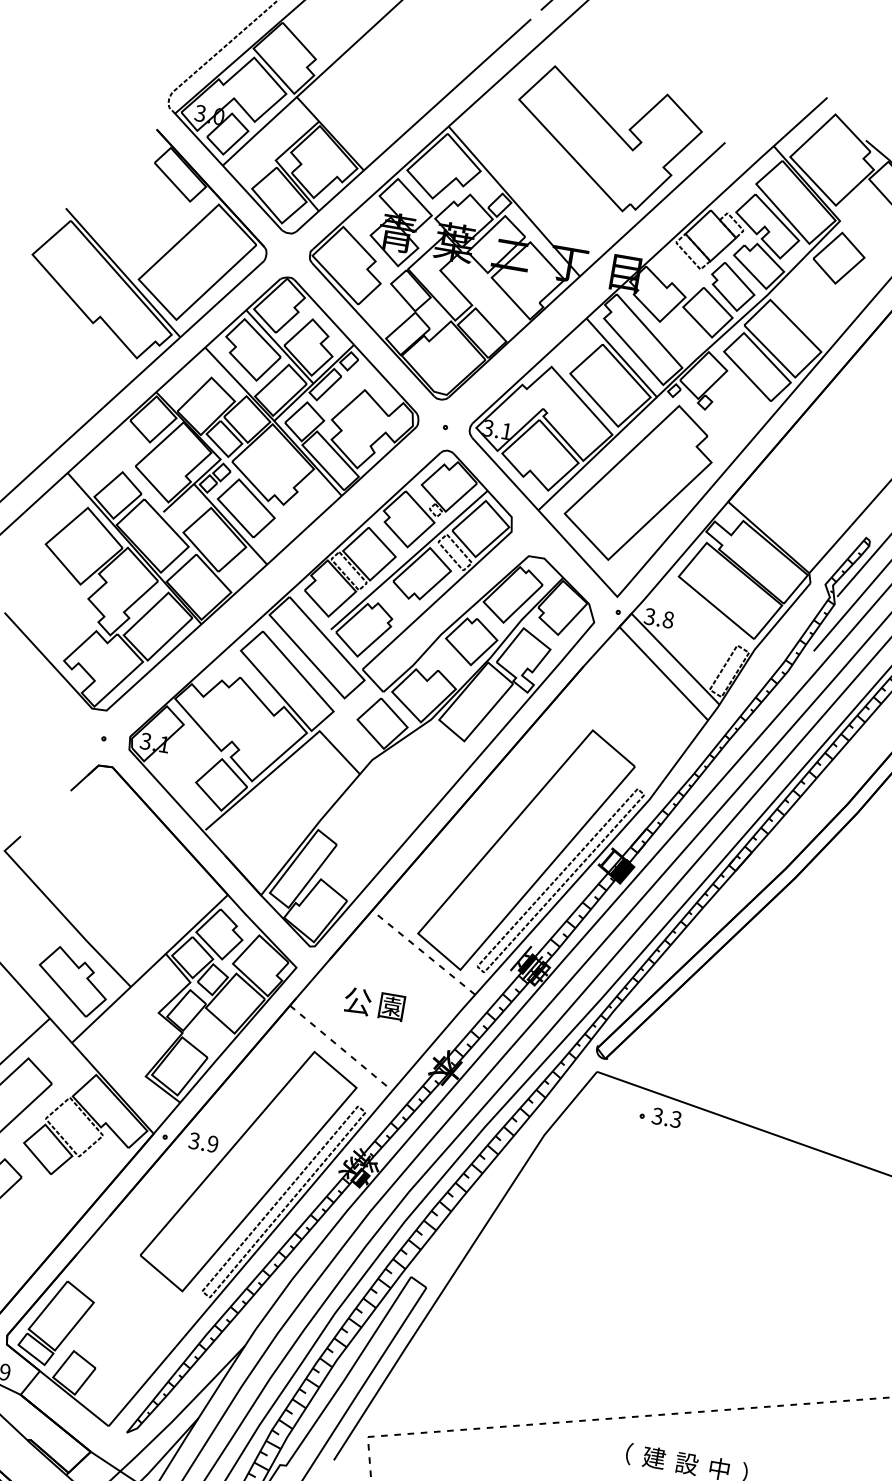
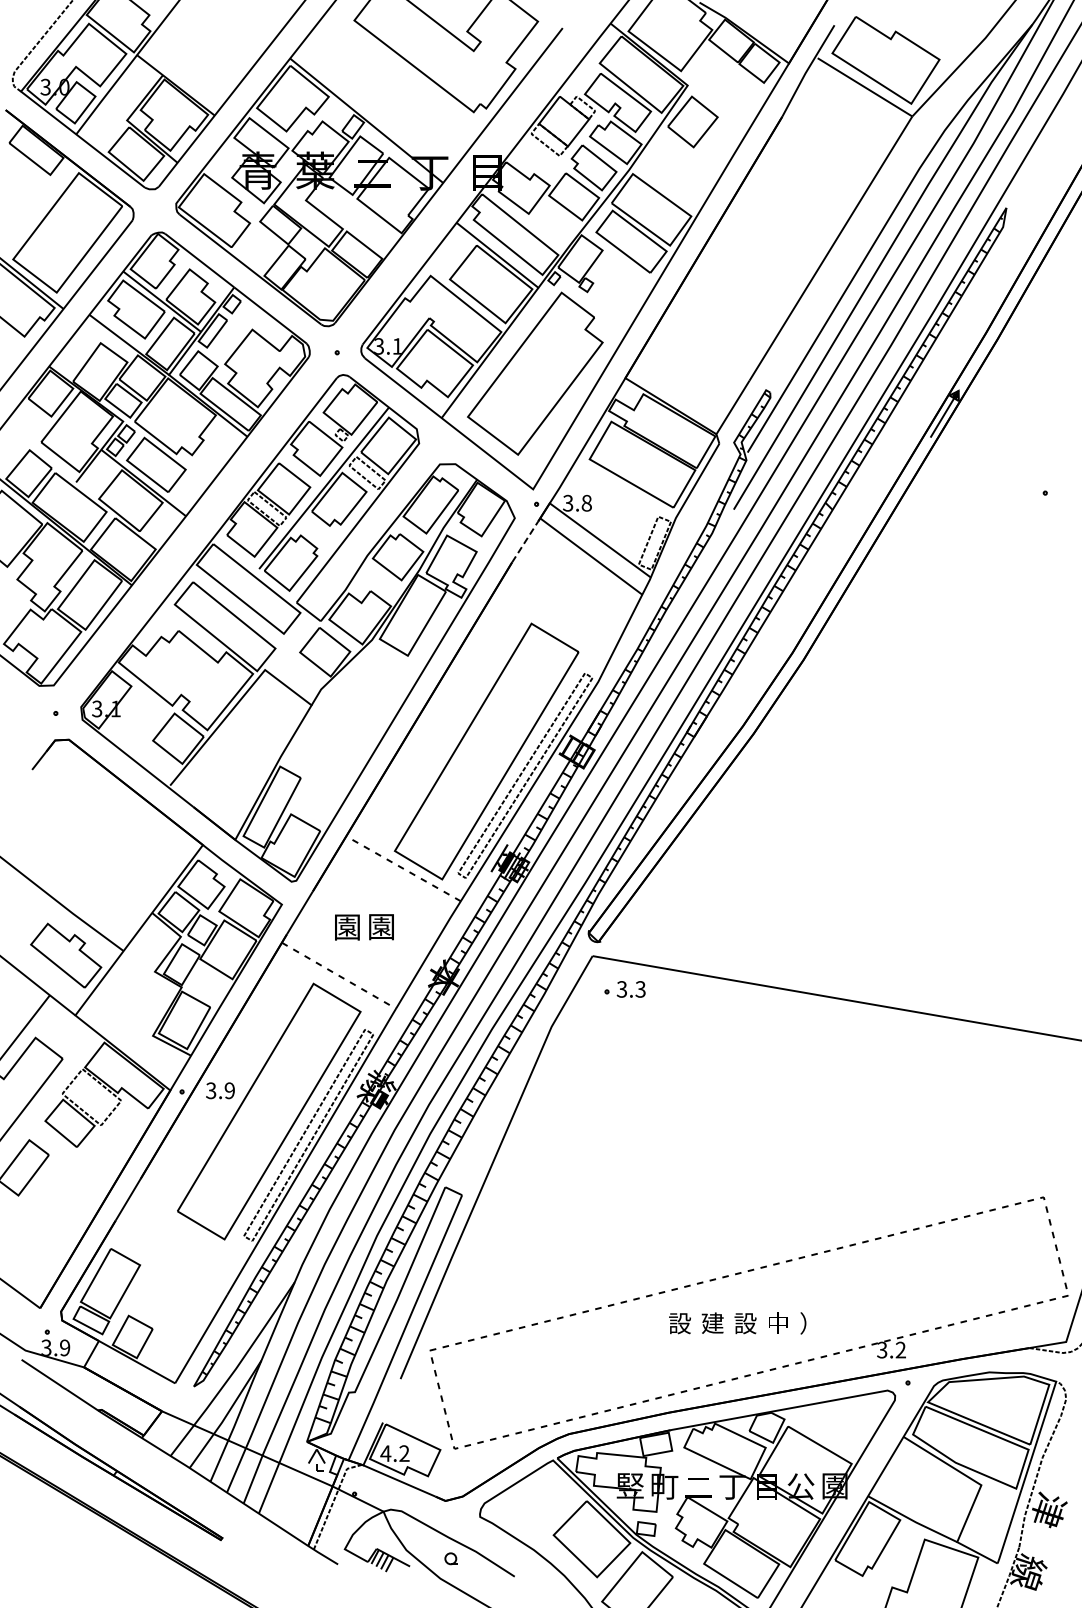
line: (600, 647) -> (525, 541), solid -> dashed
text: (357, 1001) -> (347, 927), 公 -> 園
part: (660, 1116) -> (624, 989), moved
text: (621, 1452) -> (679, 1323), （ -> 設

